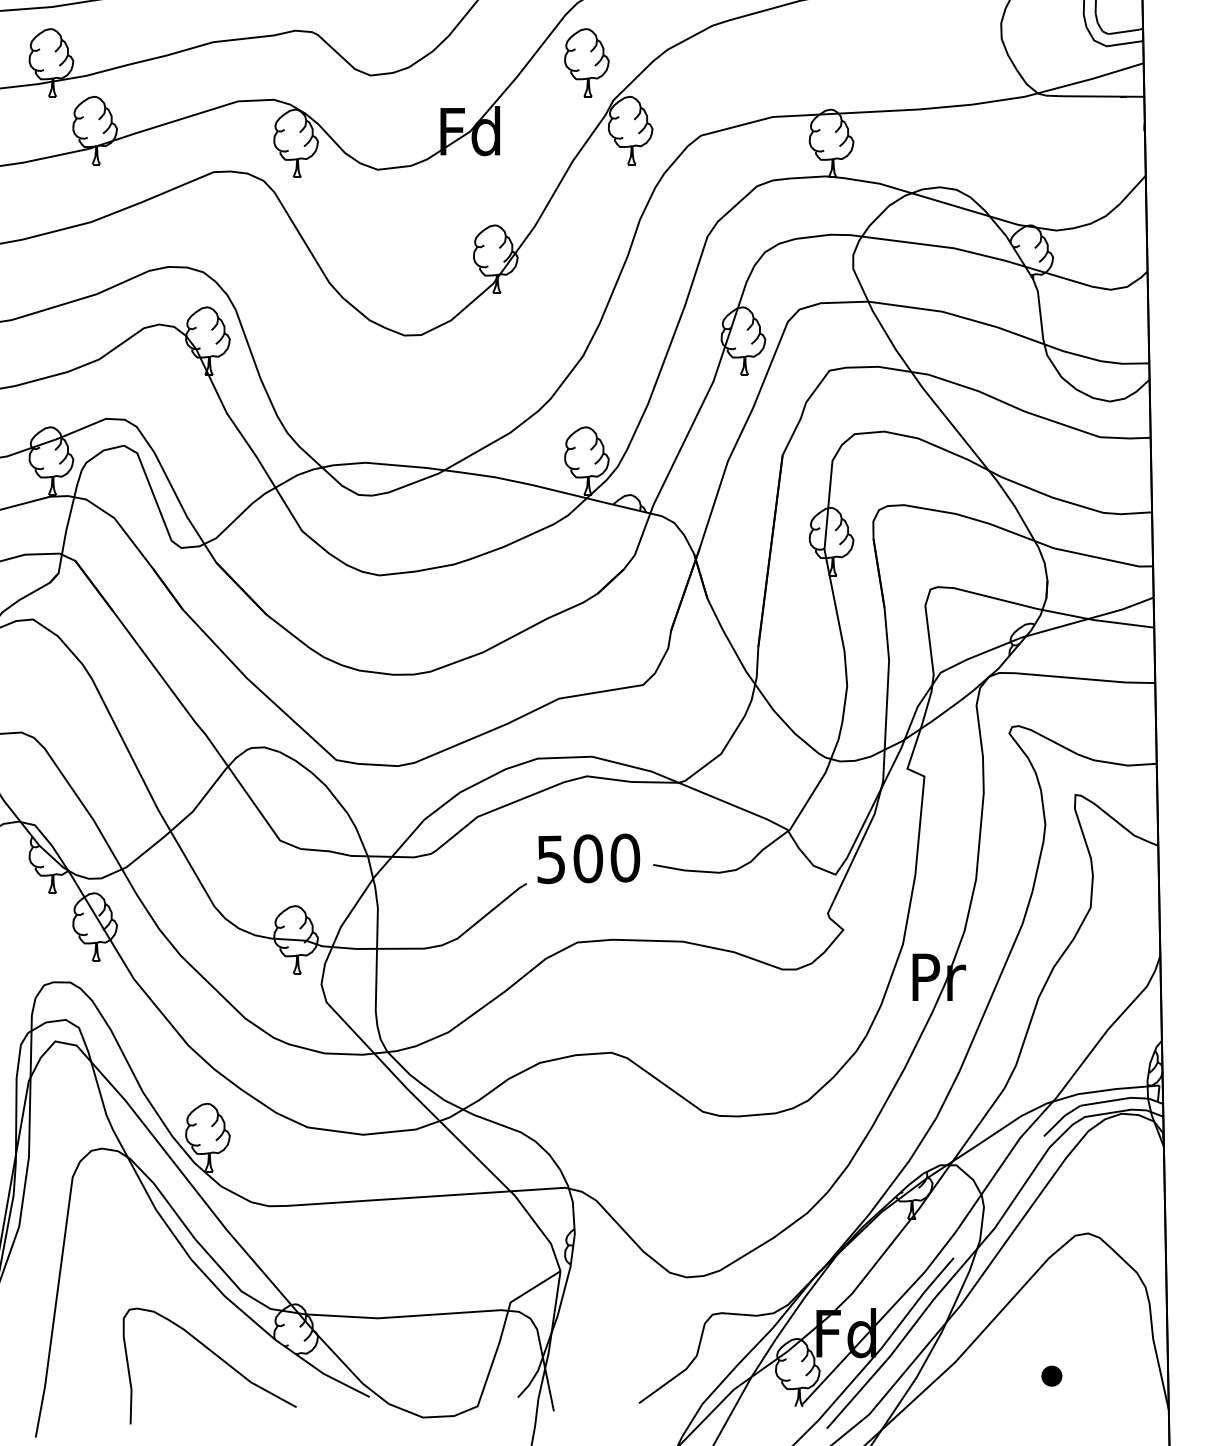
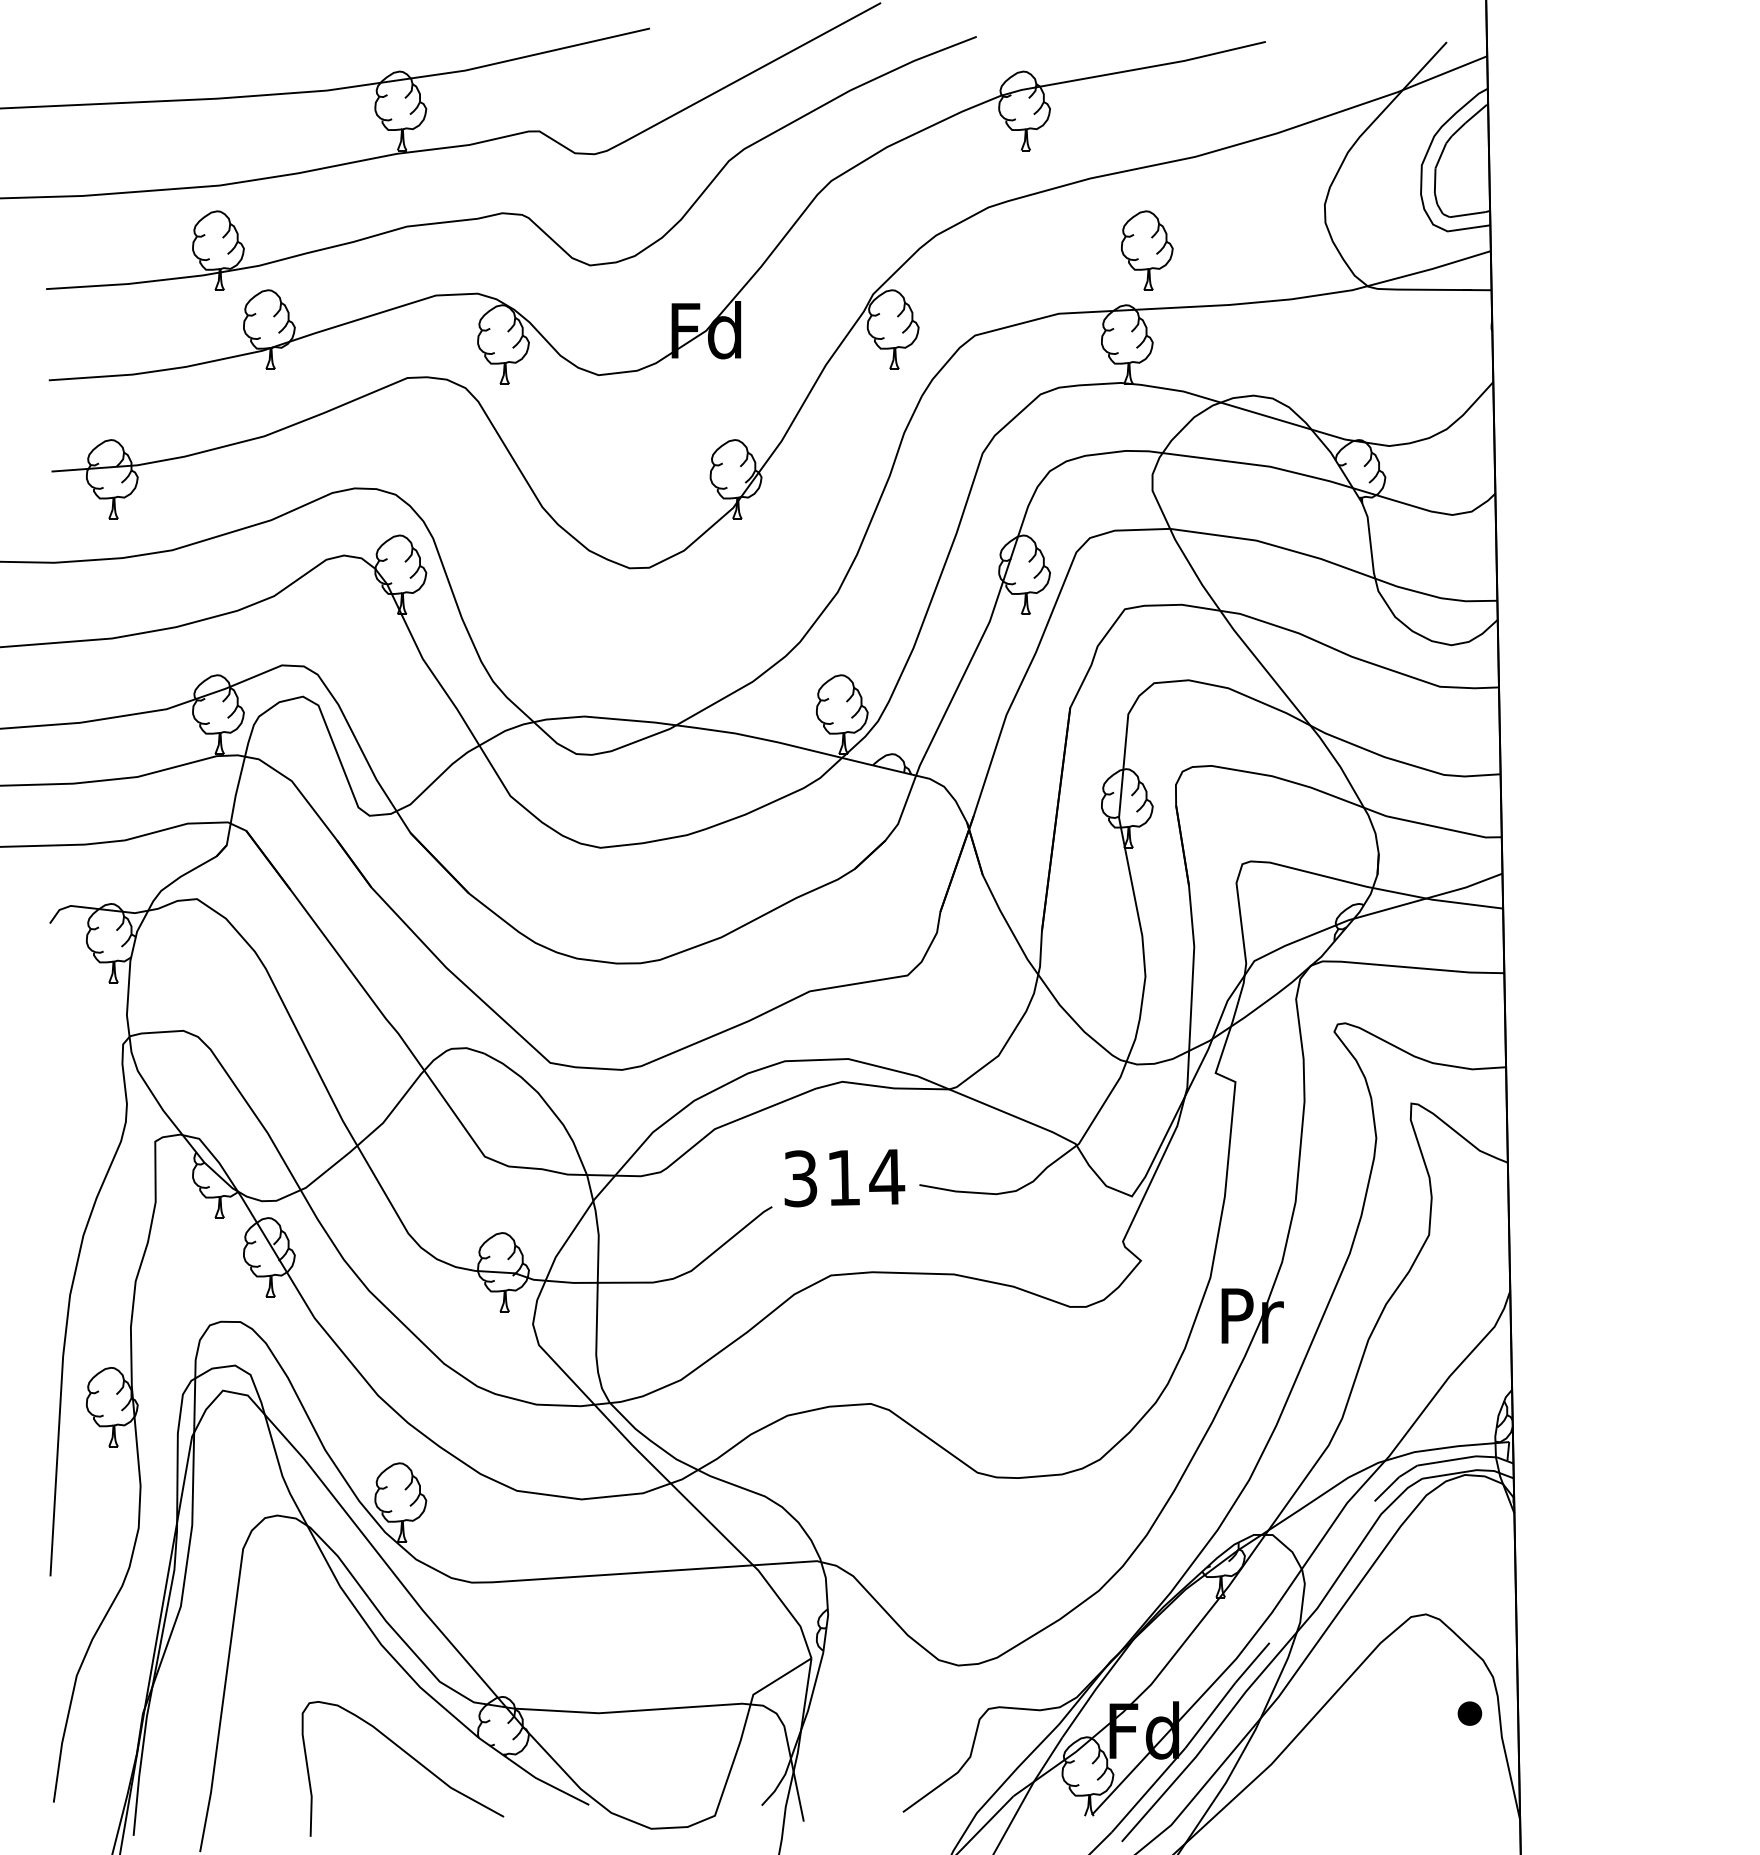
part: (587, 62) -> (1147, 250), moved
text: (589, 858) -> (845, 1177), 500 -> 314
part: (1051, 1376) -> (1469, 1713), moved

